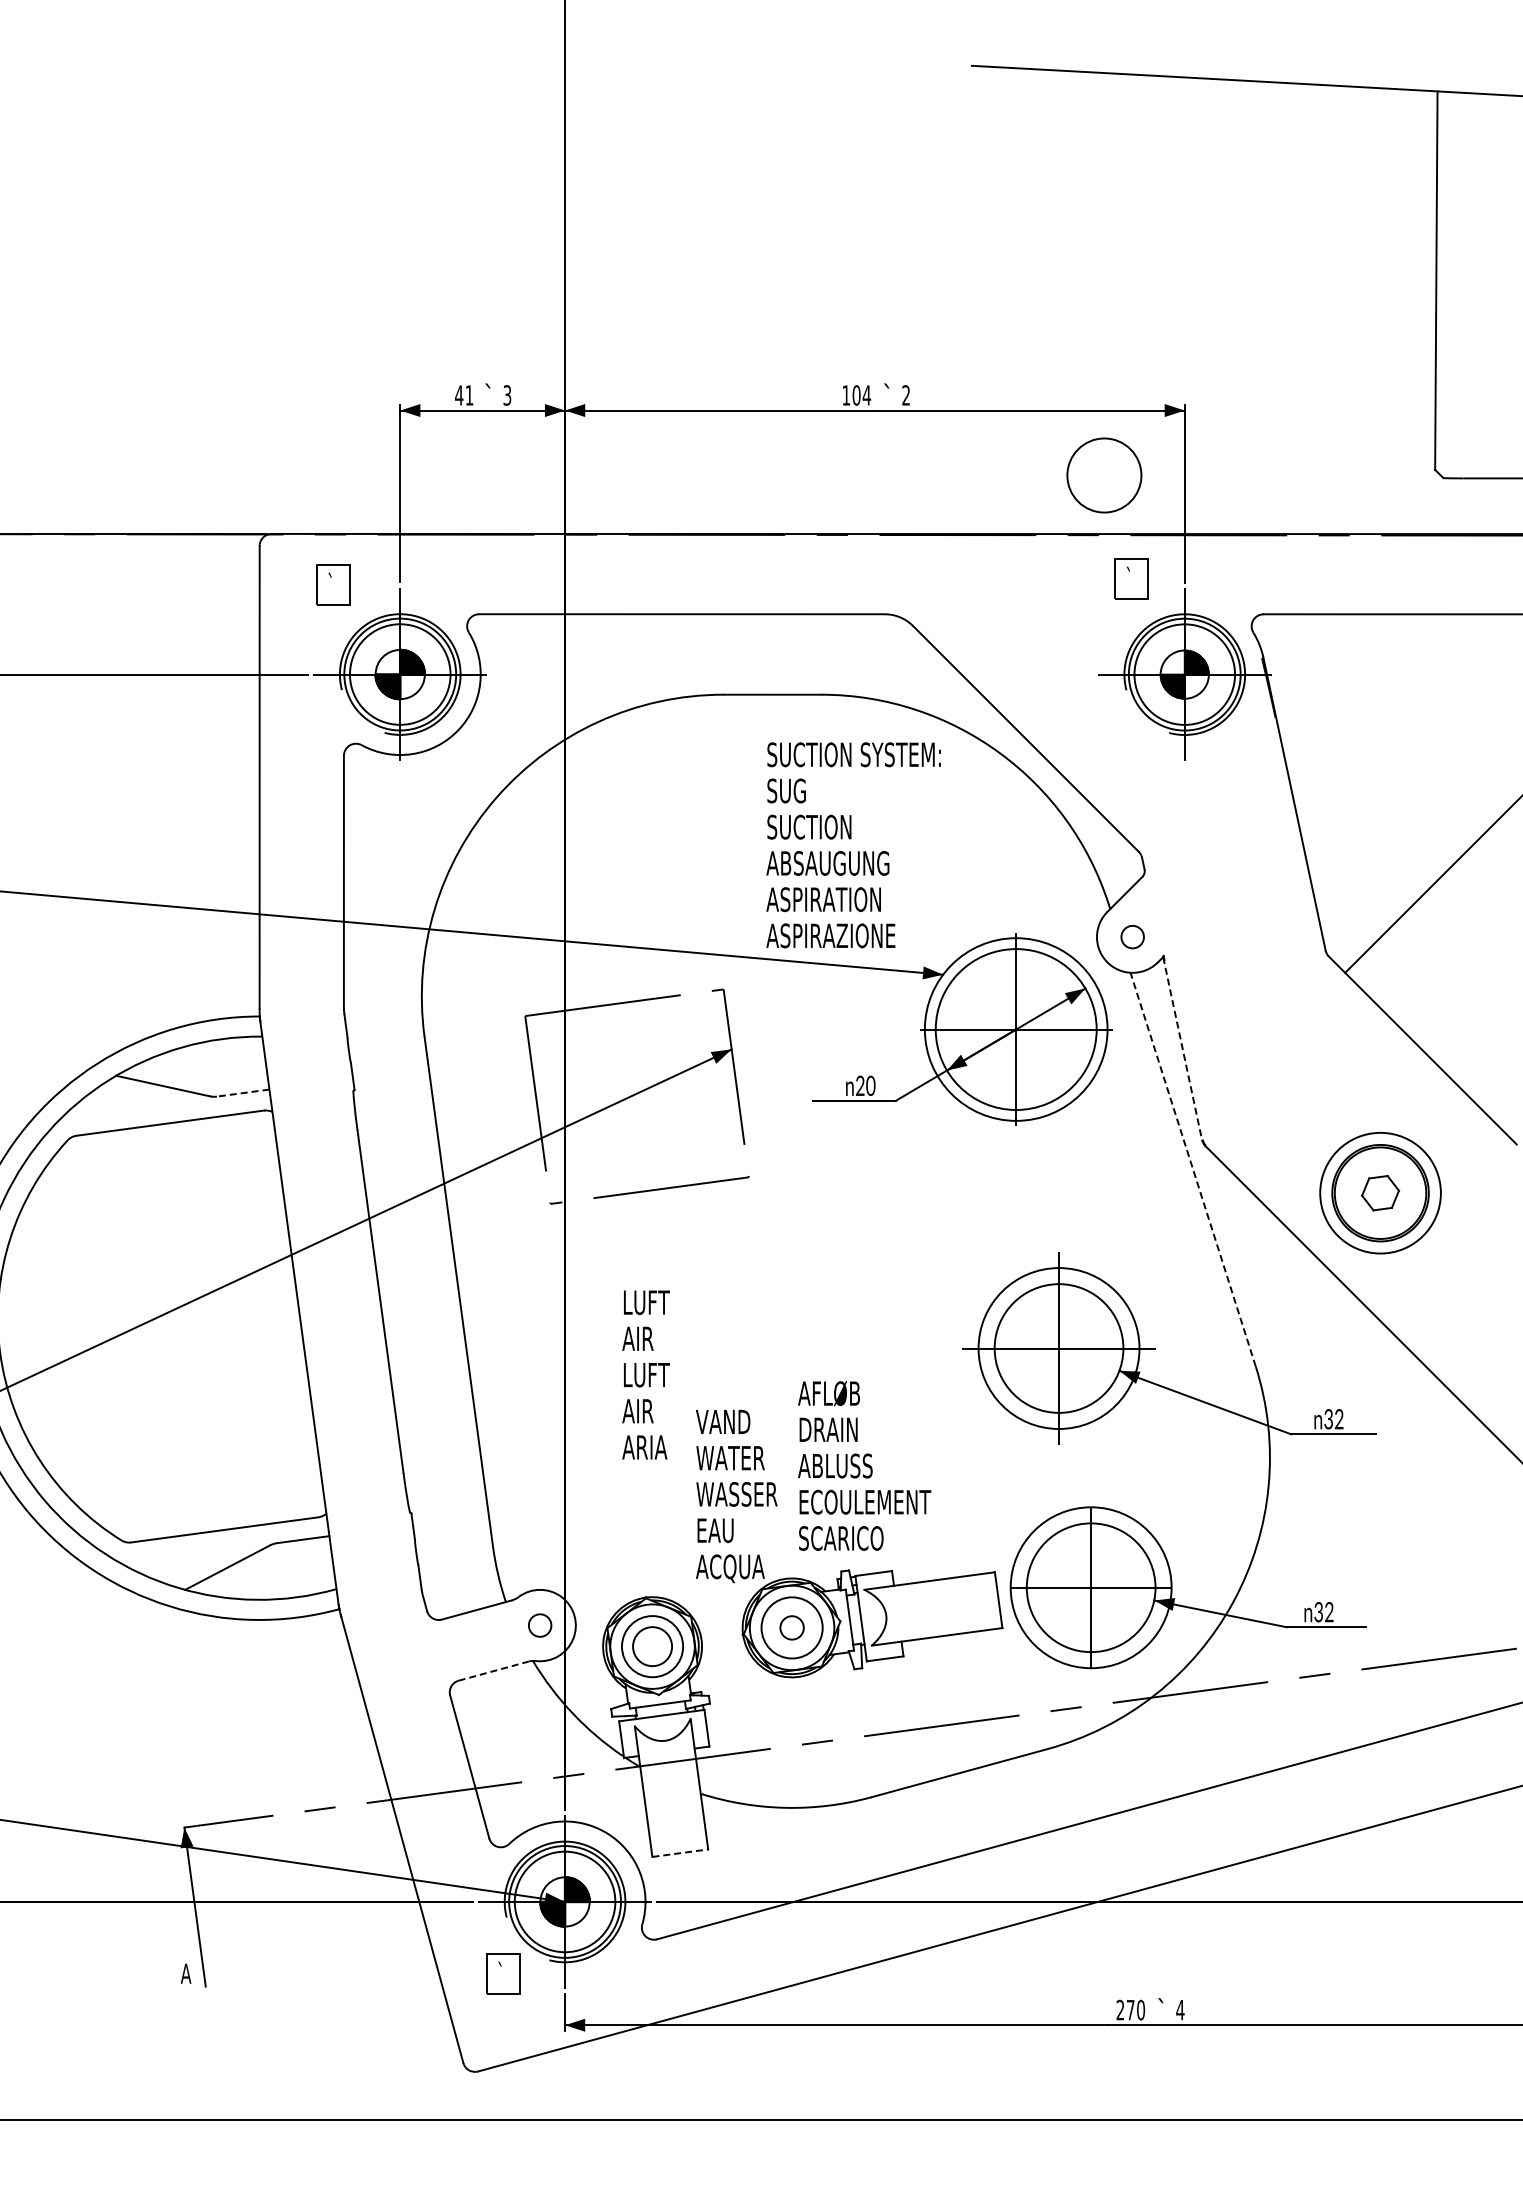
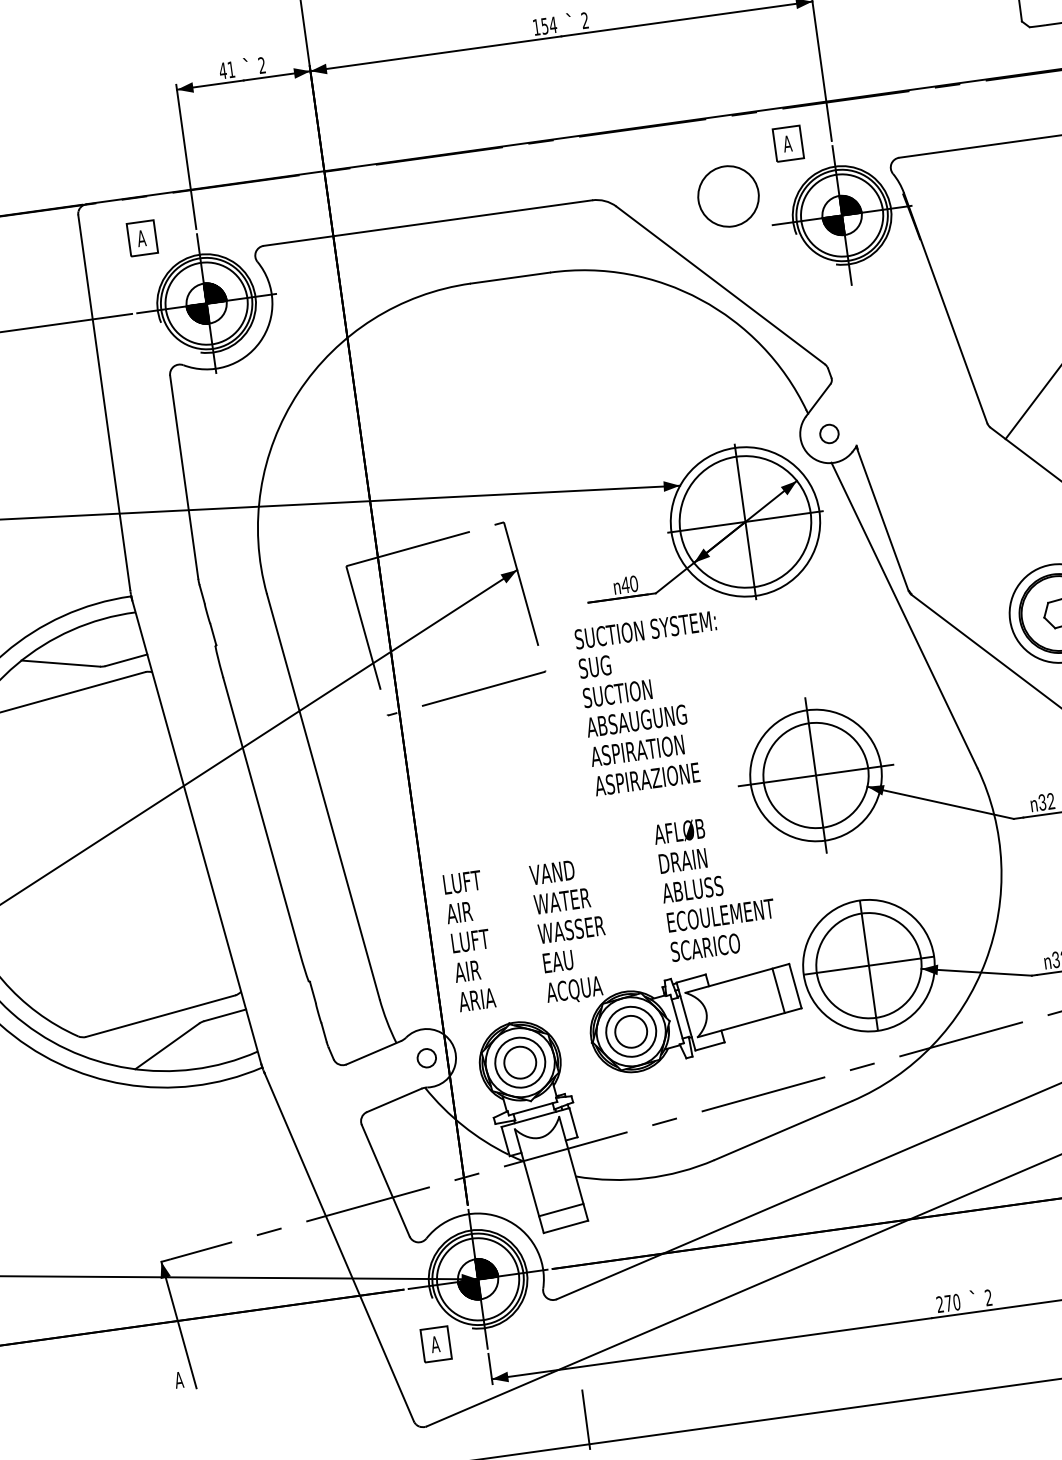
text: (507, 395) -> (262, 65), 3 -> 2
text: (856, 395) -> (544, 26), 104 -> 154
circle: (1104, 475) -> (728, 196), moved
text: (1130, 577) -> (787, 142), ` -> A
text: (332, 583) -> (141, 237), ` -> A
text: (853, 845) -> (655, 703), moved
line: (1182, 1049) -> (882, 519), dashed -> solid
text: (859, 1085) -> (624, 584), 20 -> 40
line: (242, 1093) -> (125, 660), dashed -> solid
line: (1193, 1169) -> (904, 615), dashed -> solid
text: (645, 1374) -> (469, 940), moved
text: (864, 1465) -> (716, 885), moved
line: (977, 1602) -> (778, 990), added
circle: (791, 1627) -> (630, 1031), size x1.67
line: (494, 1671) -> (395, 1100), dashed -> solid
line: (677, 1831) -> (561, 1209), added
line: (680, 1853) -> (566, 1227), dashed -> solid
text: (502, 1972) -> (435, 1343), ` -> A
text: (1180, 2009) -> (988, 1297), 4 -> 2
line: (672, 2090) -> (586, 1419), added

